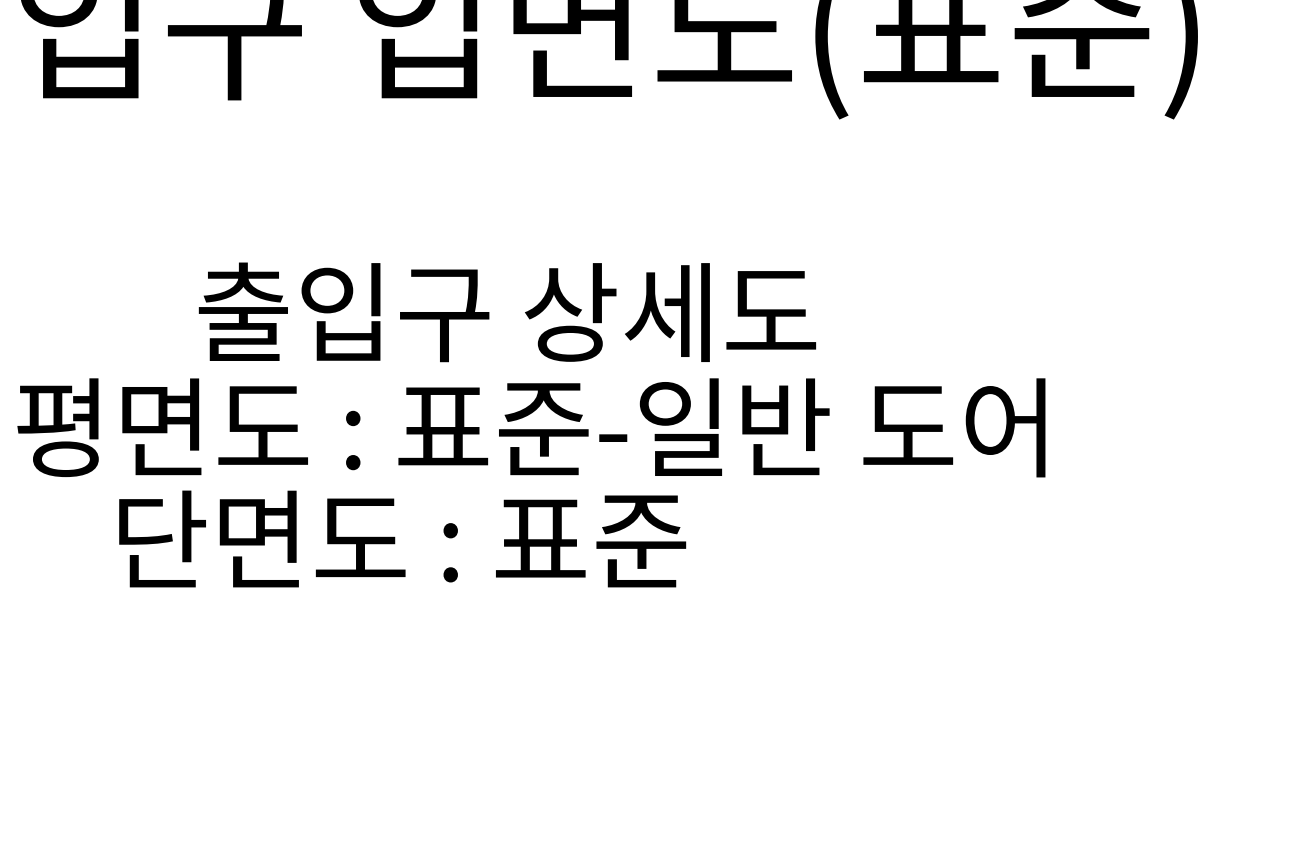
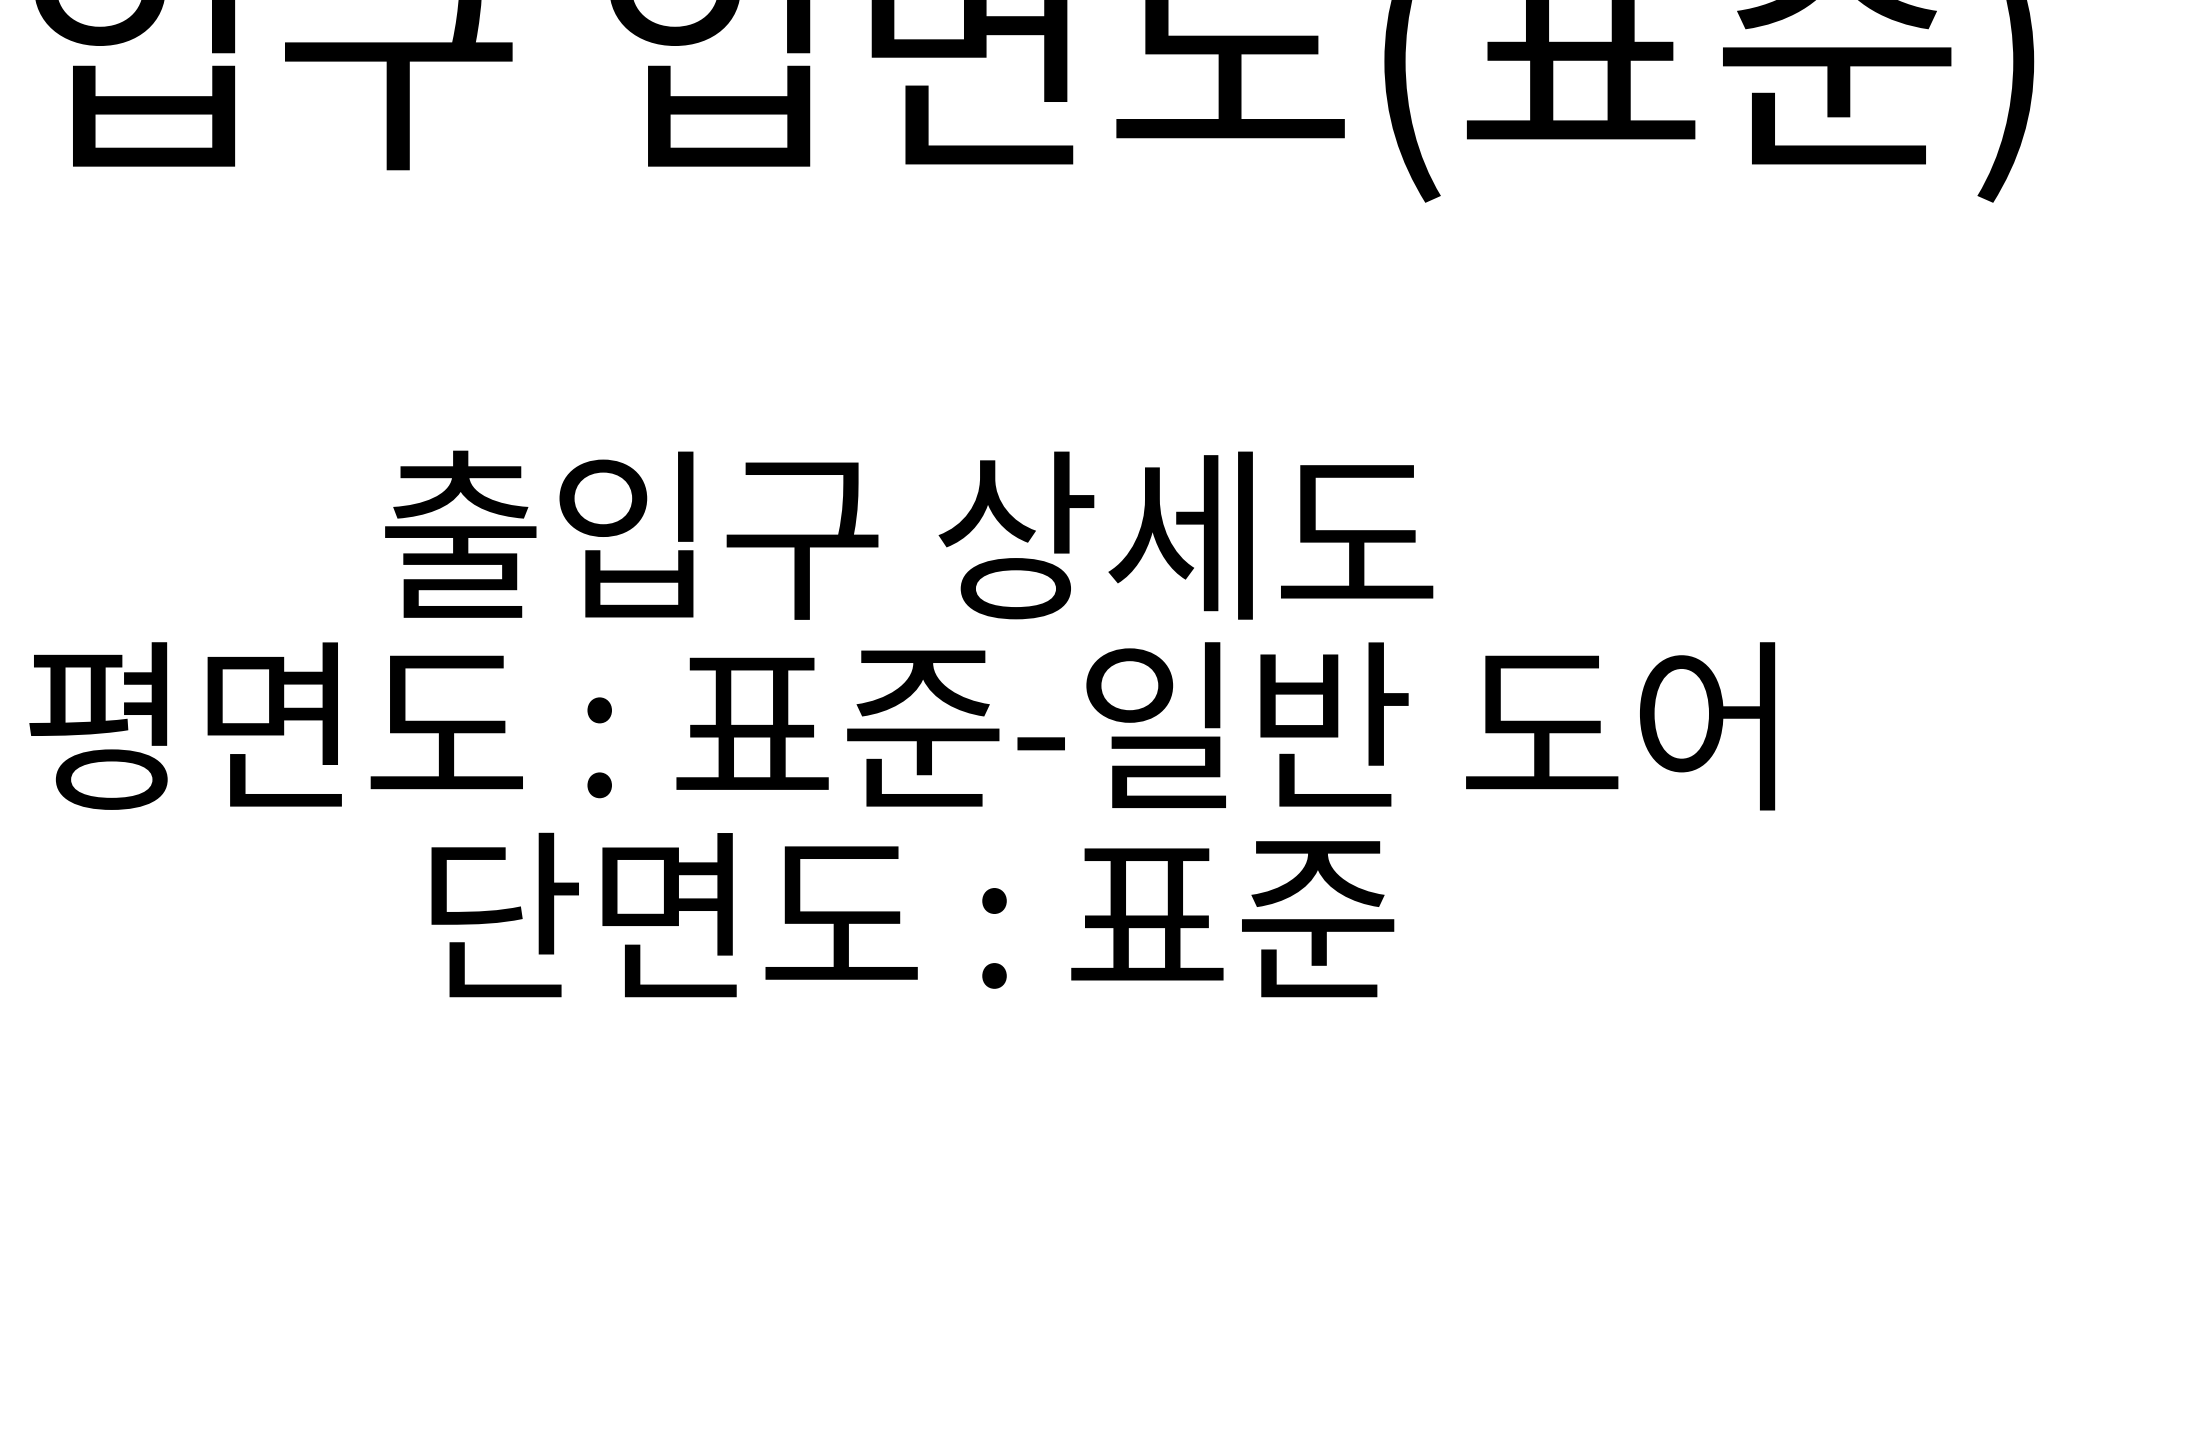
text: (507, 312) -> (909, 535), moved
text: (402, 538) -> (912, 914), moved

